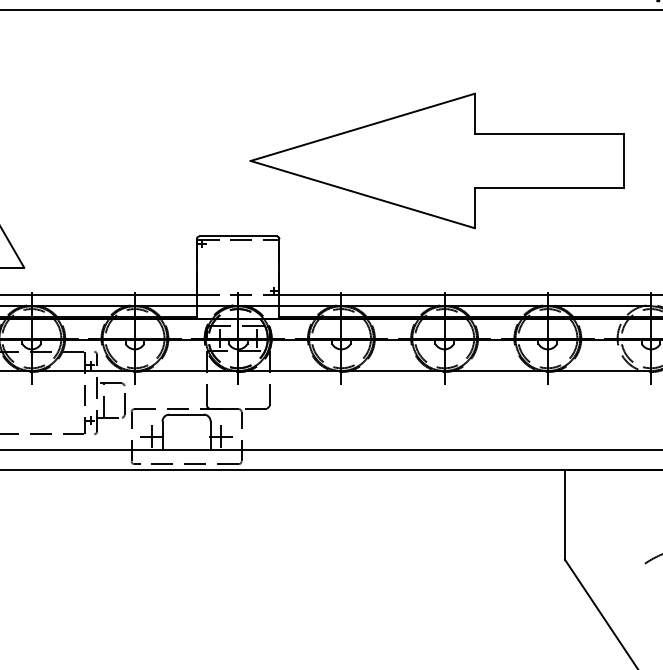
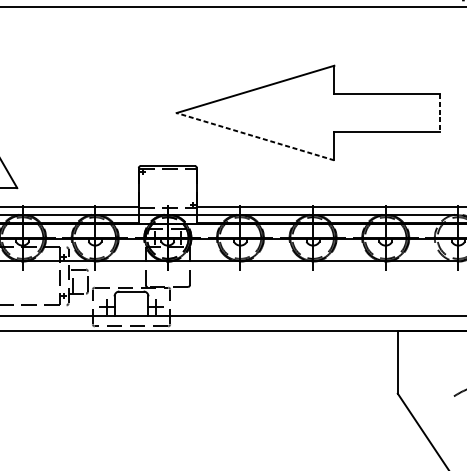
line: (624, 160) -> (439, 112), solid -> dashed
line: (362, 194) -> (255, 136), solid -> dashed

